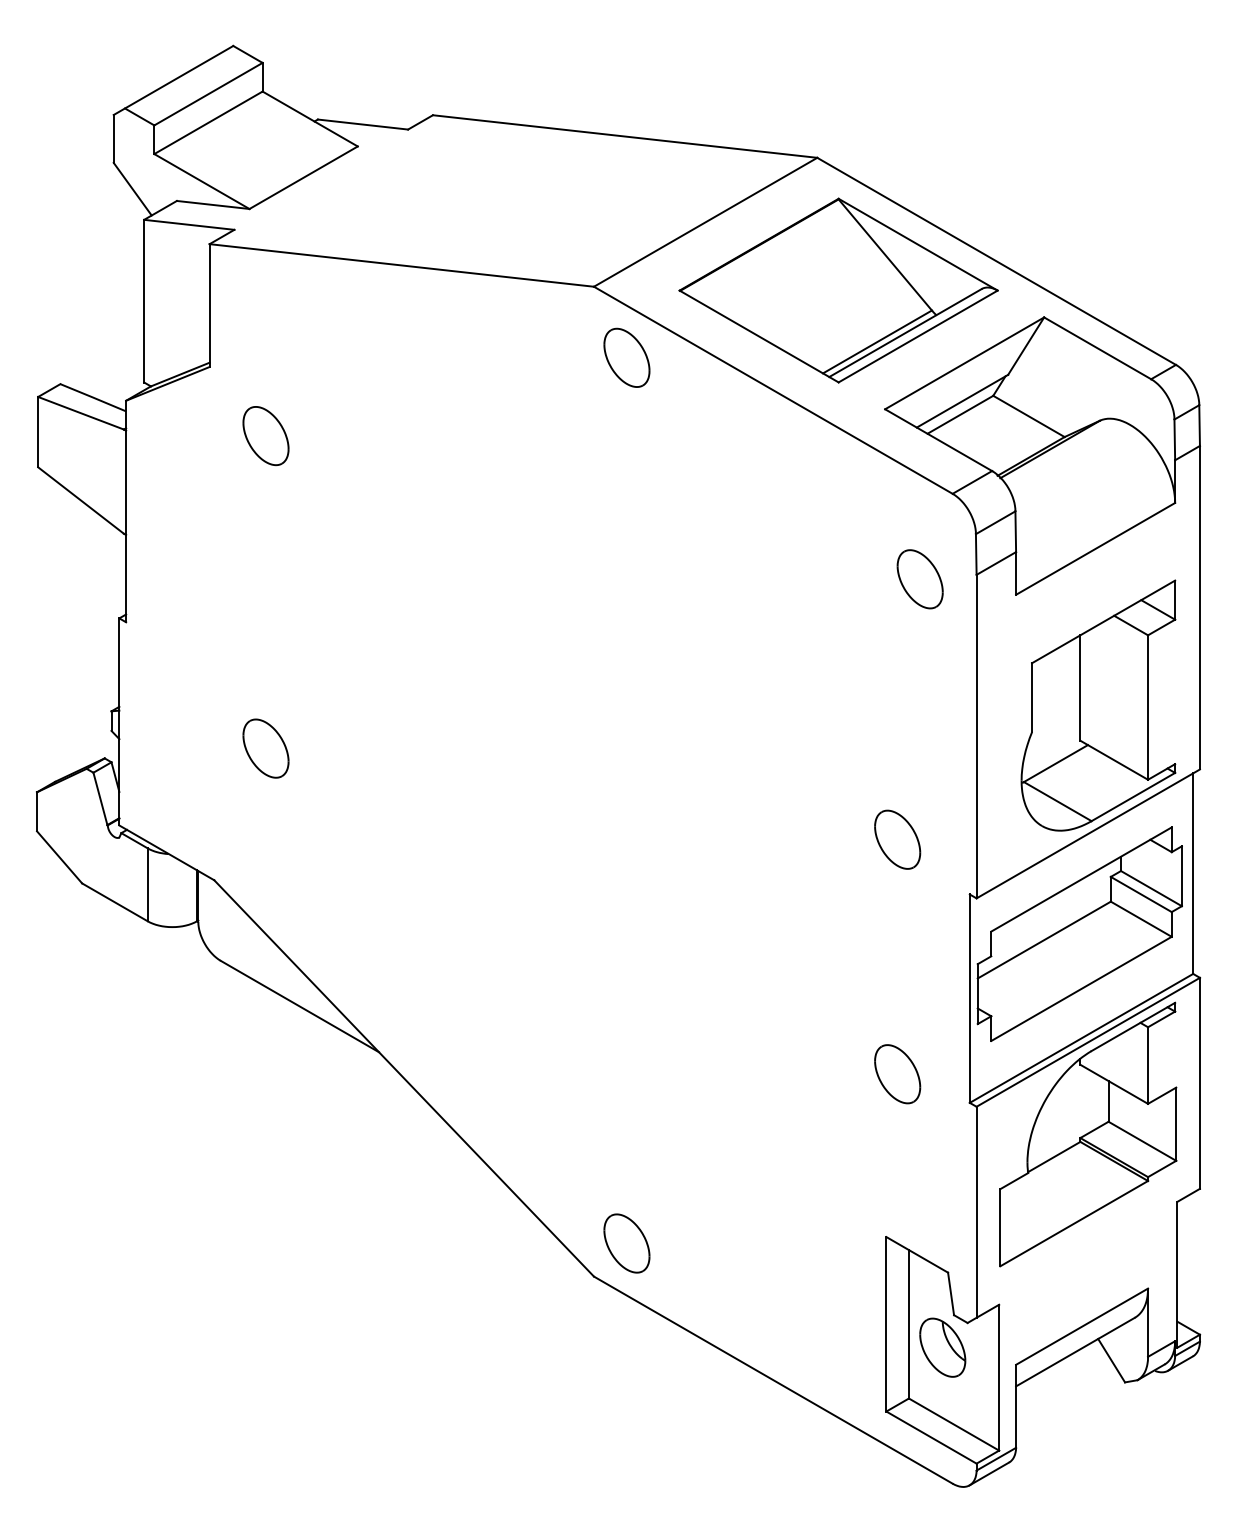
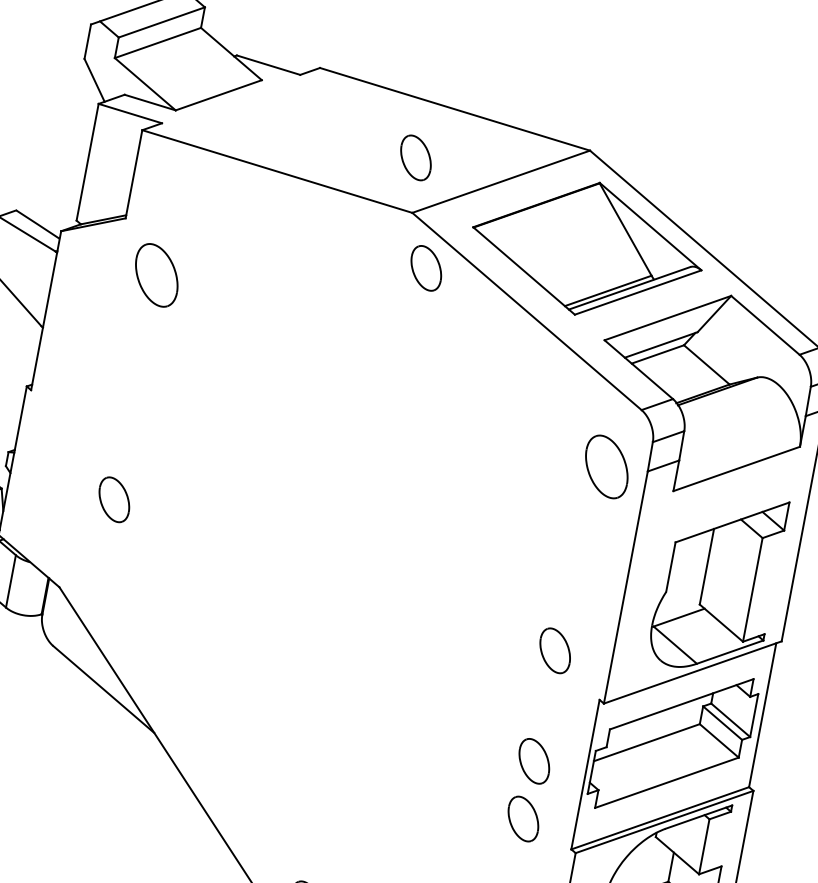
part: (584, 211) -> (415, 157), added
part: (265, 436) -> (156, 275), size x1.4
part: (919, 579) -> (606, 467), size x1.4
part: (897, 993) -> (534, 761), added

